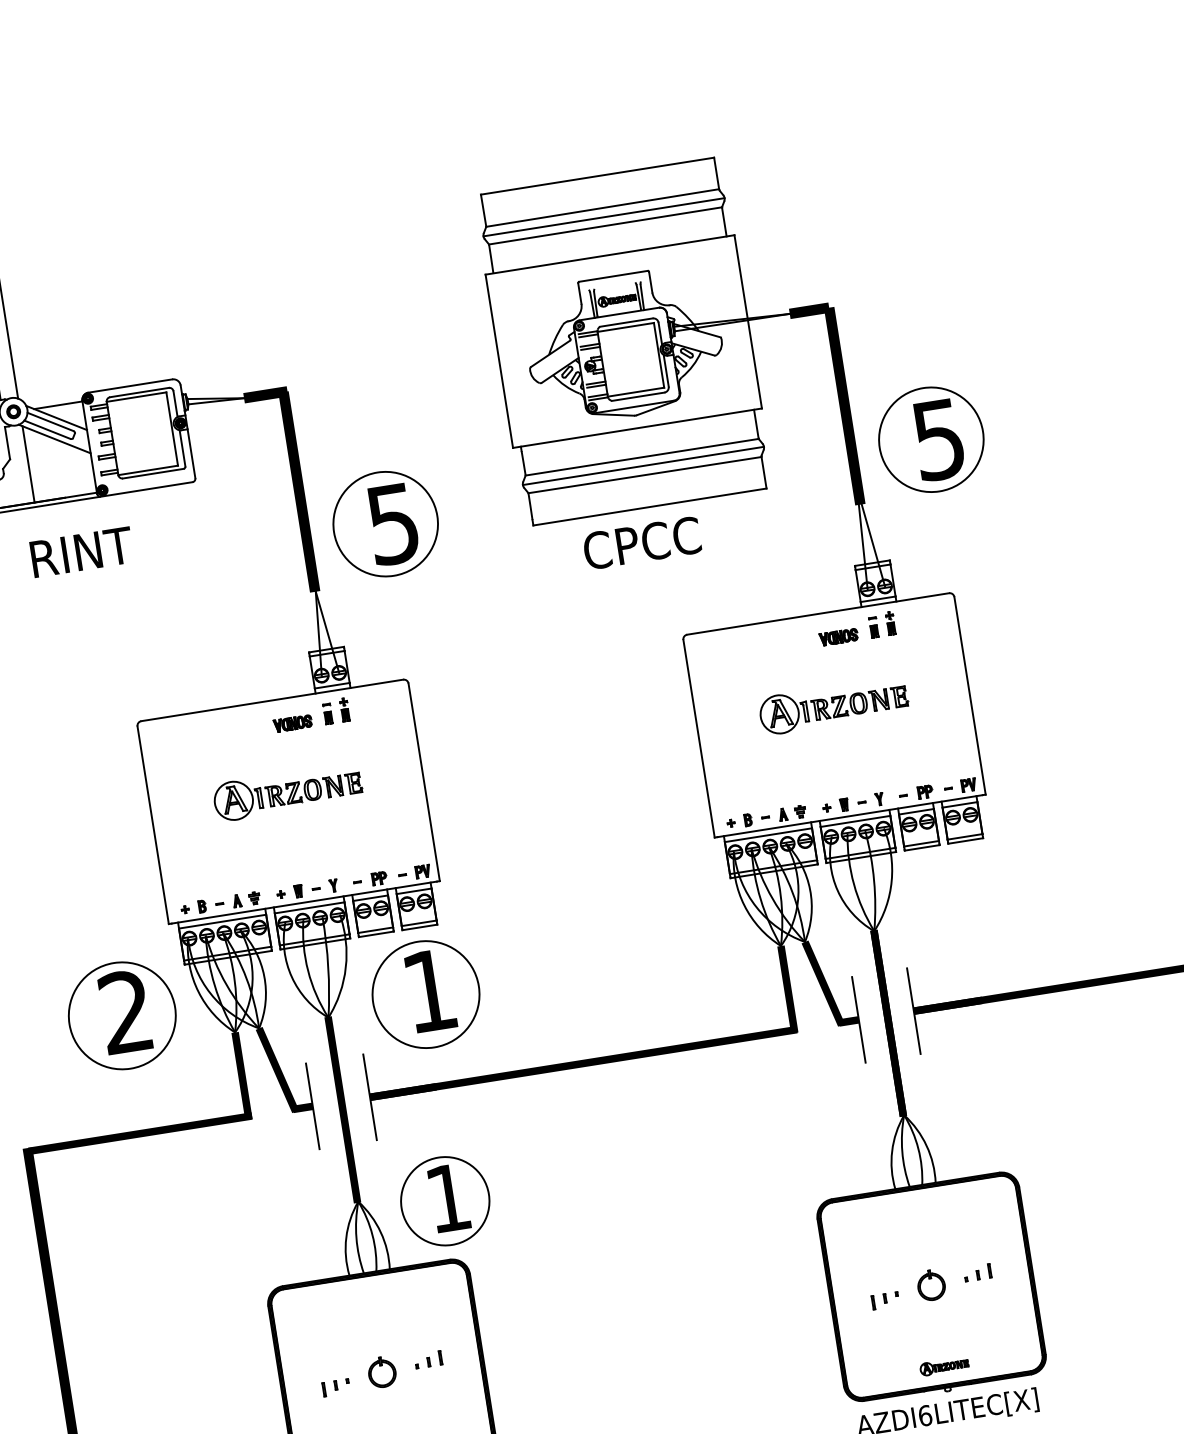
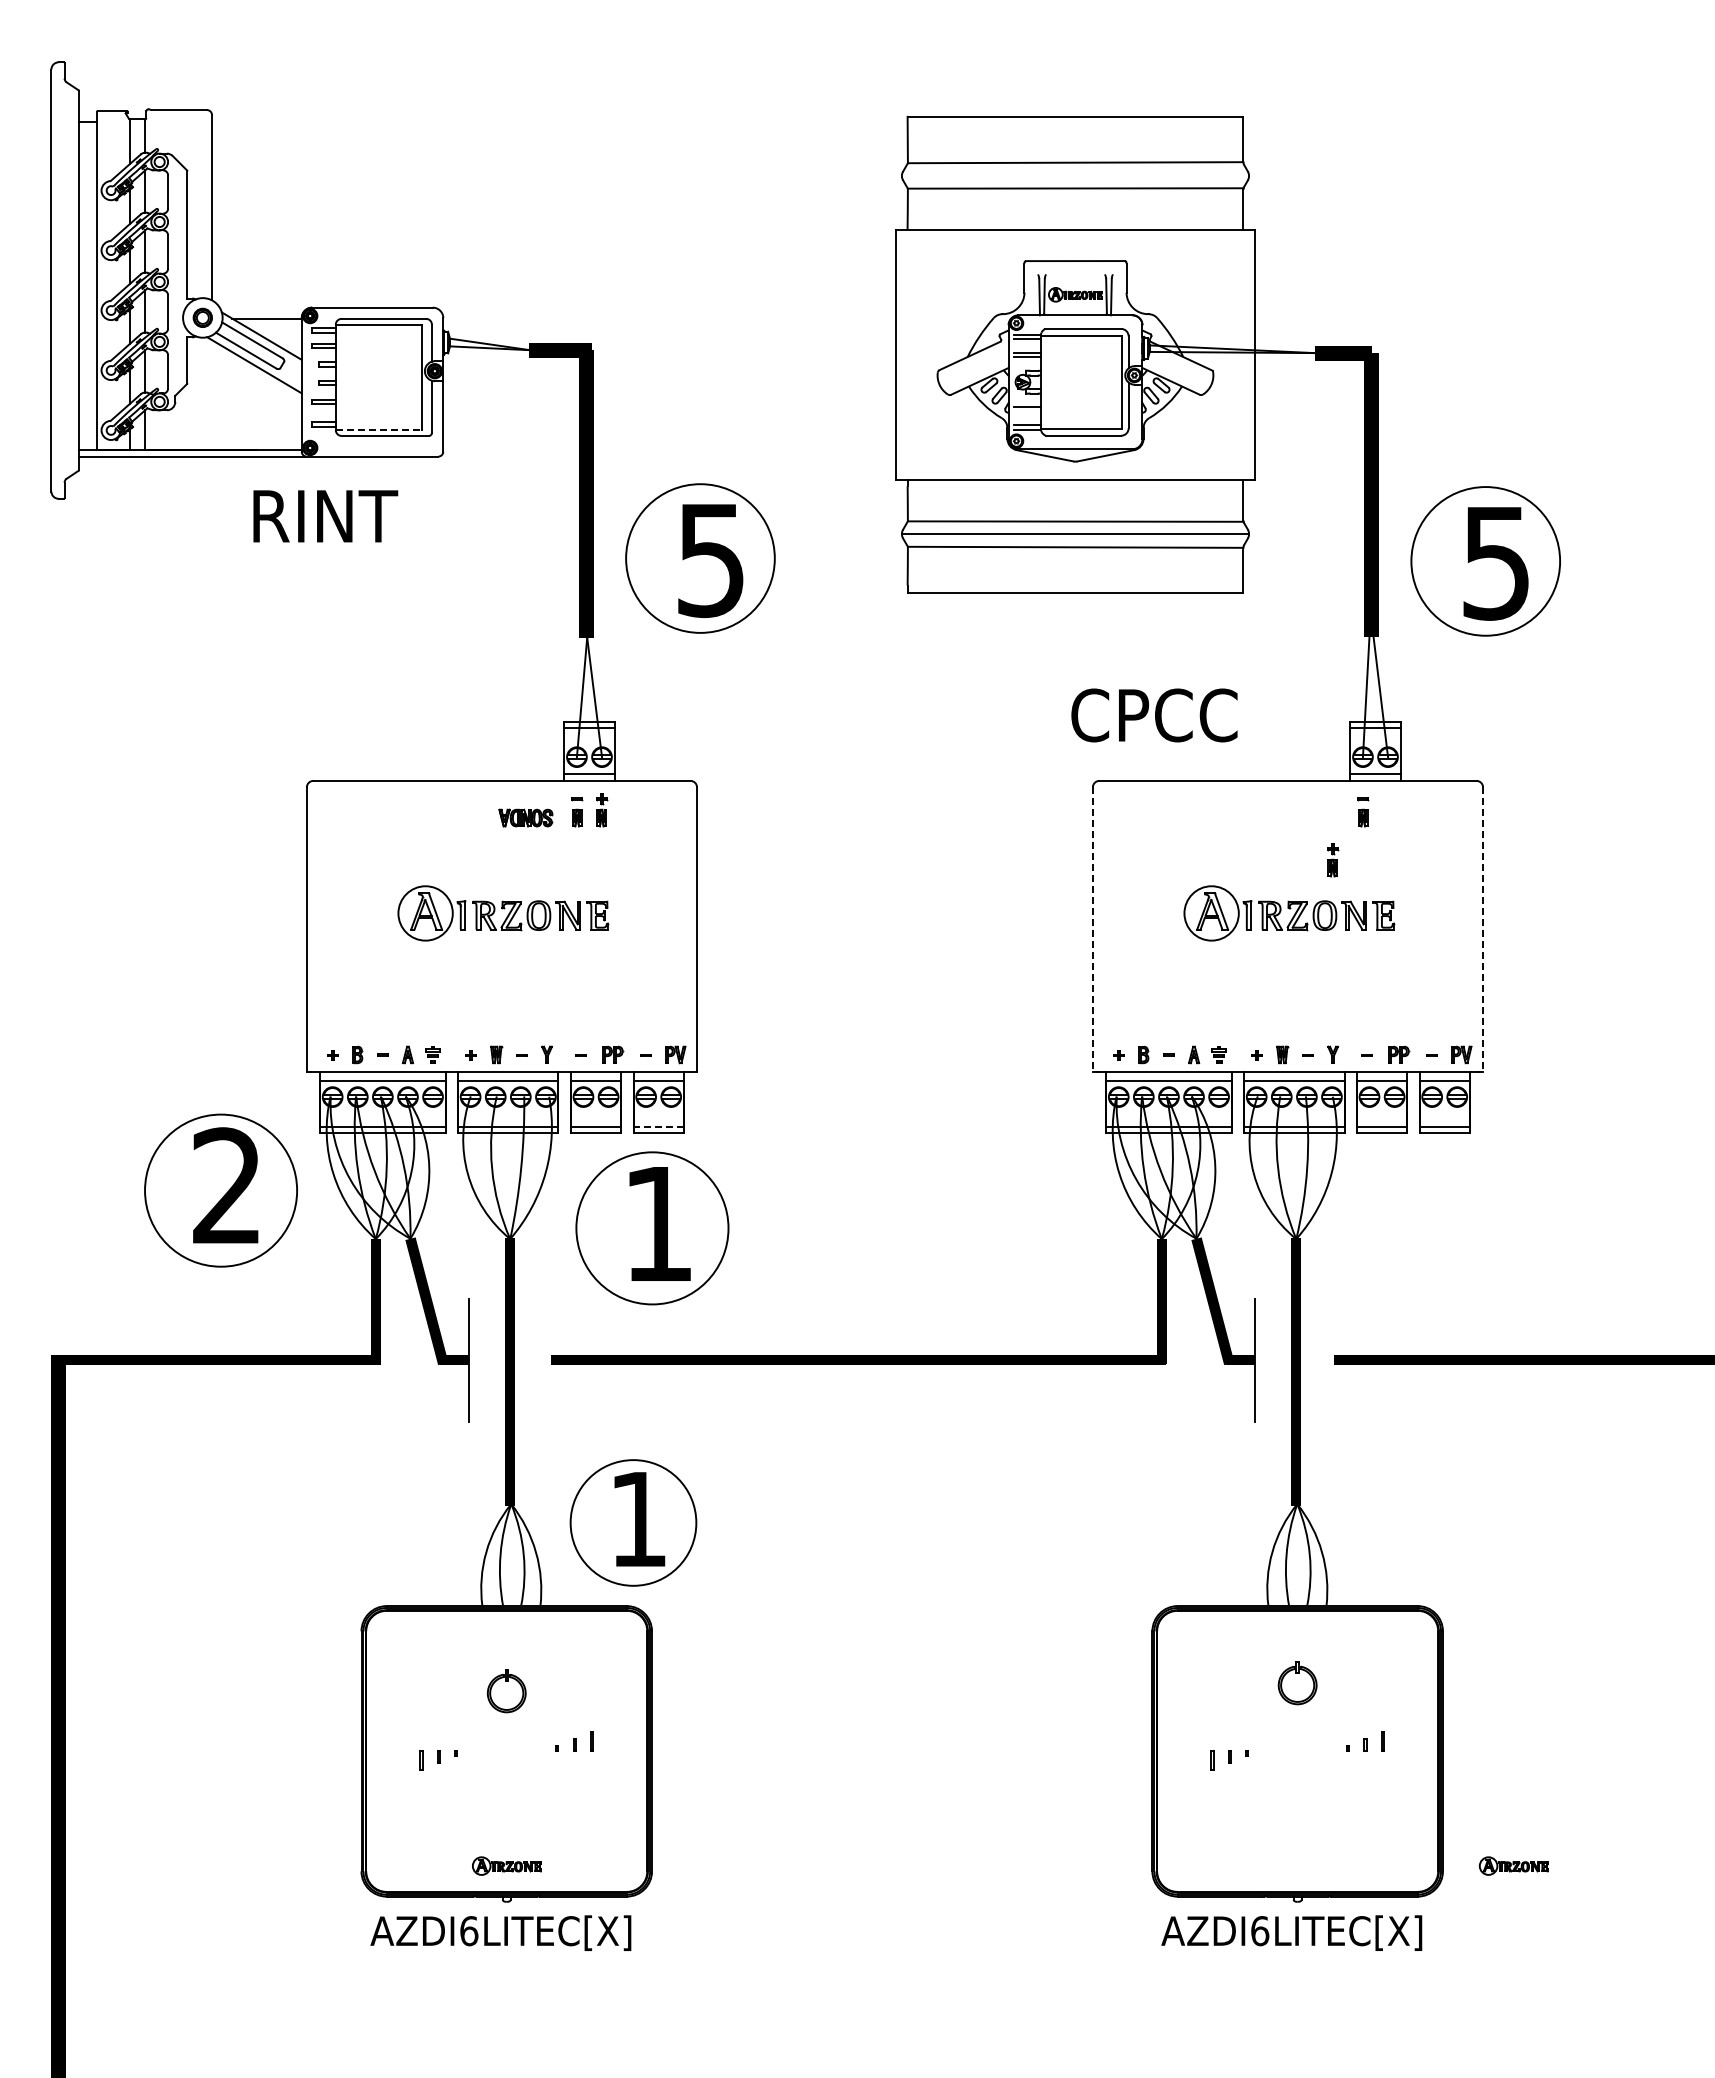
line: (604, 216) -> (1075, 175), removed
line: (595, 386) -> (1026, 411), removed
line: (28, 464) -> (212, 395), removed
line: (148, 470) -> (378, 430), solid -> dashed
text: (642, 543) -> (1154, 715), moved
text: (81, 552) -> (325, 516), moved
part: (891, 623) -> (1333, 860), moved
part: (838, 636) -> (1311, 817), removed
line: (970, 696) -> (1483, 930), solid -> dashed
line: (698, 739) -> (1092, 930), solid -> dashed
line: (419, 923) -> (658, 1126), solid -> dashed
line: (914, 1010) -> (1334, 1359), removed
line: (369, 1096) -> (550, 1359), removed
part: (931, 1285) -> (1297, 1683), moved
part: (944, 1366) -> (1513, 1865), moved
part: (382, 1372) -> (506, 1691), moved

